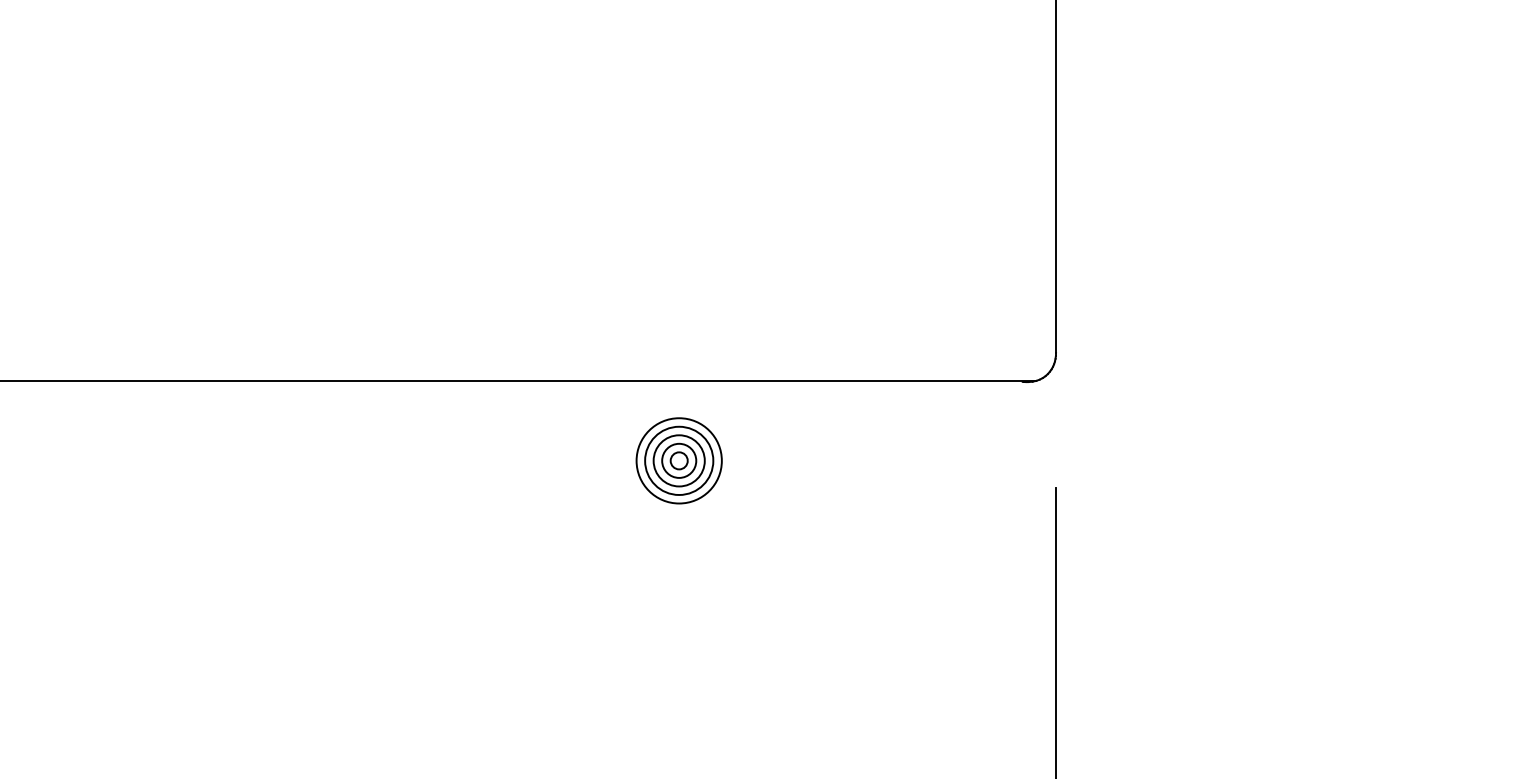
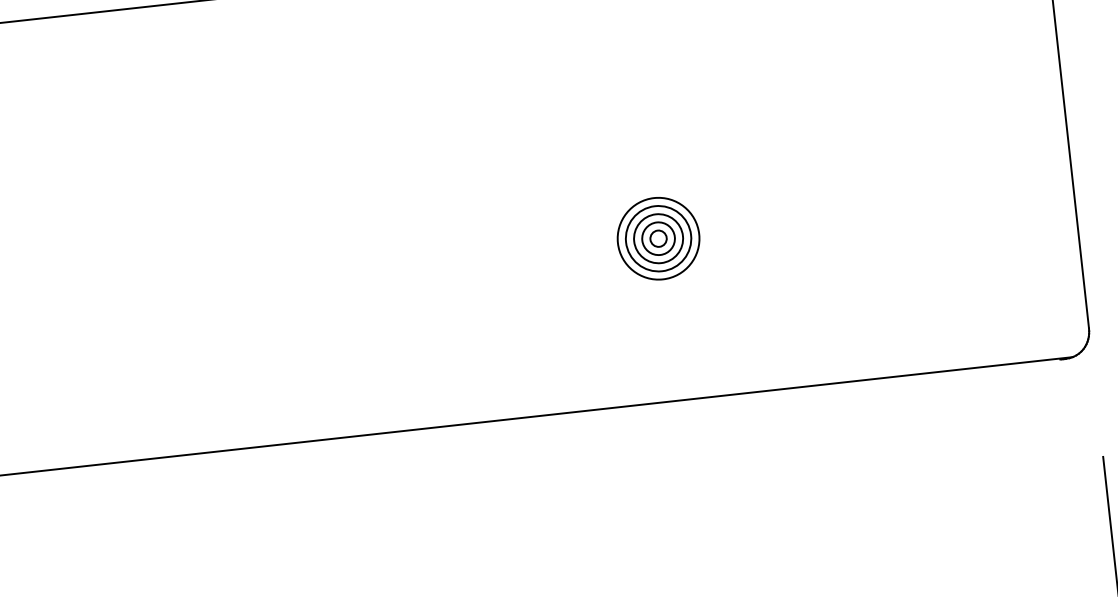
part: (678, 460) -> (657, 238), moved

